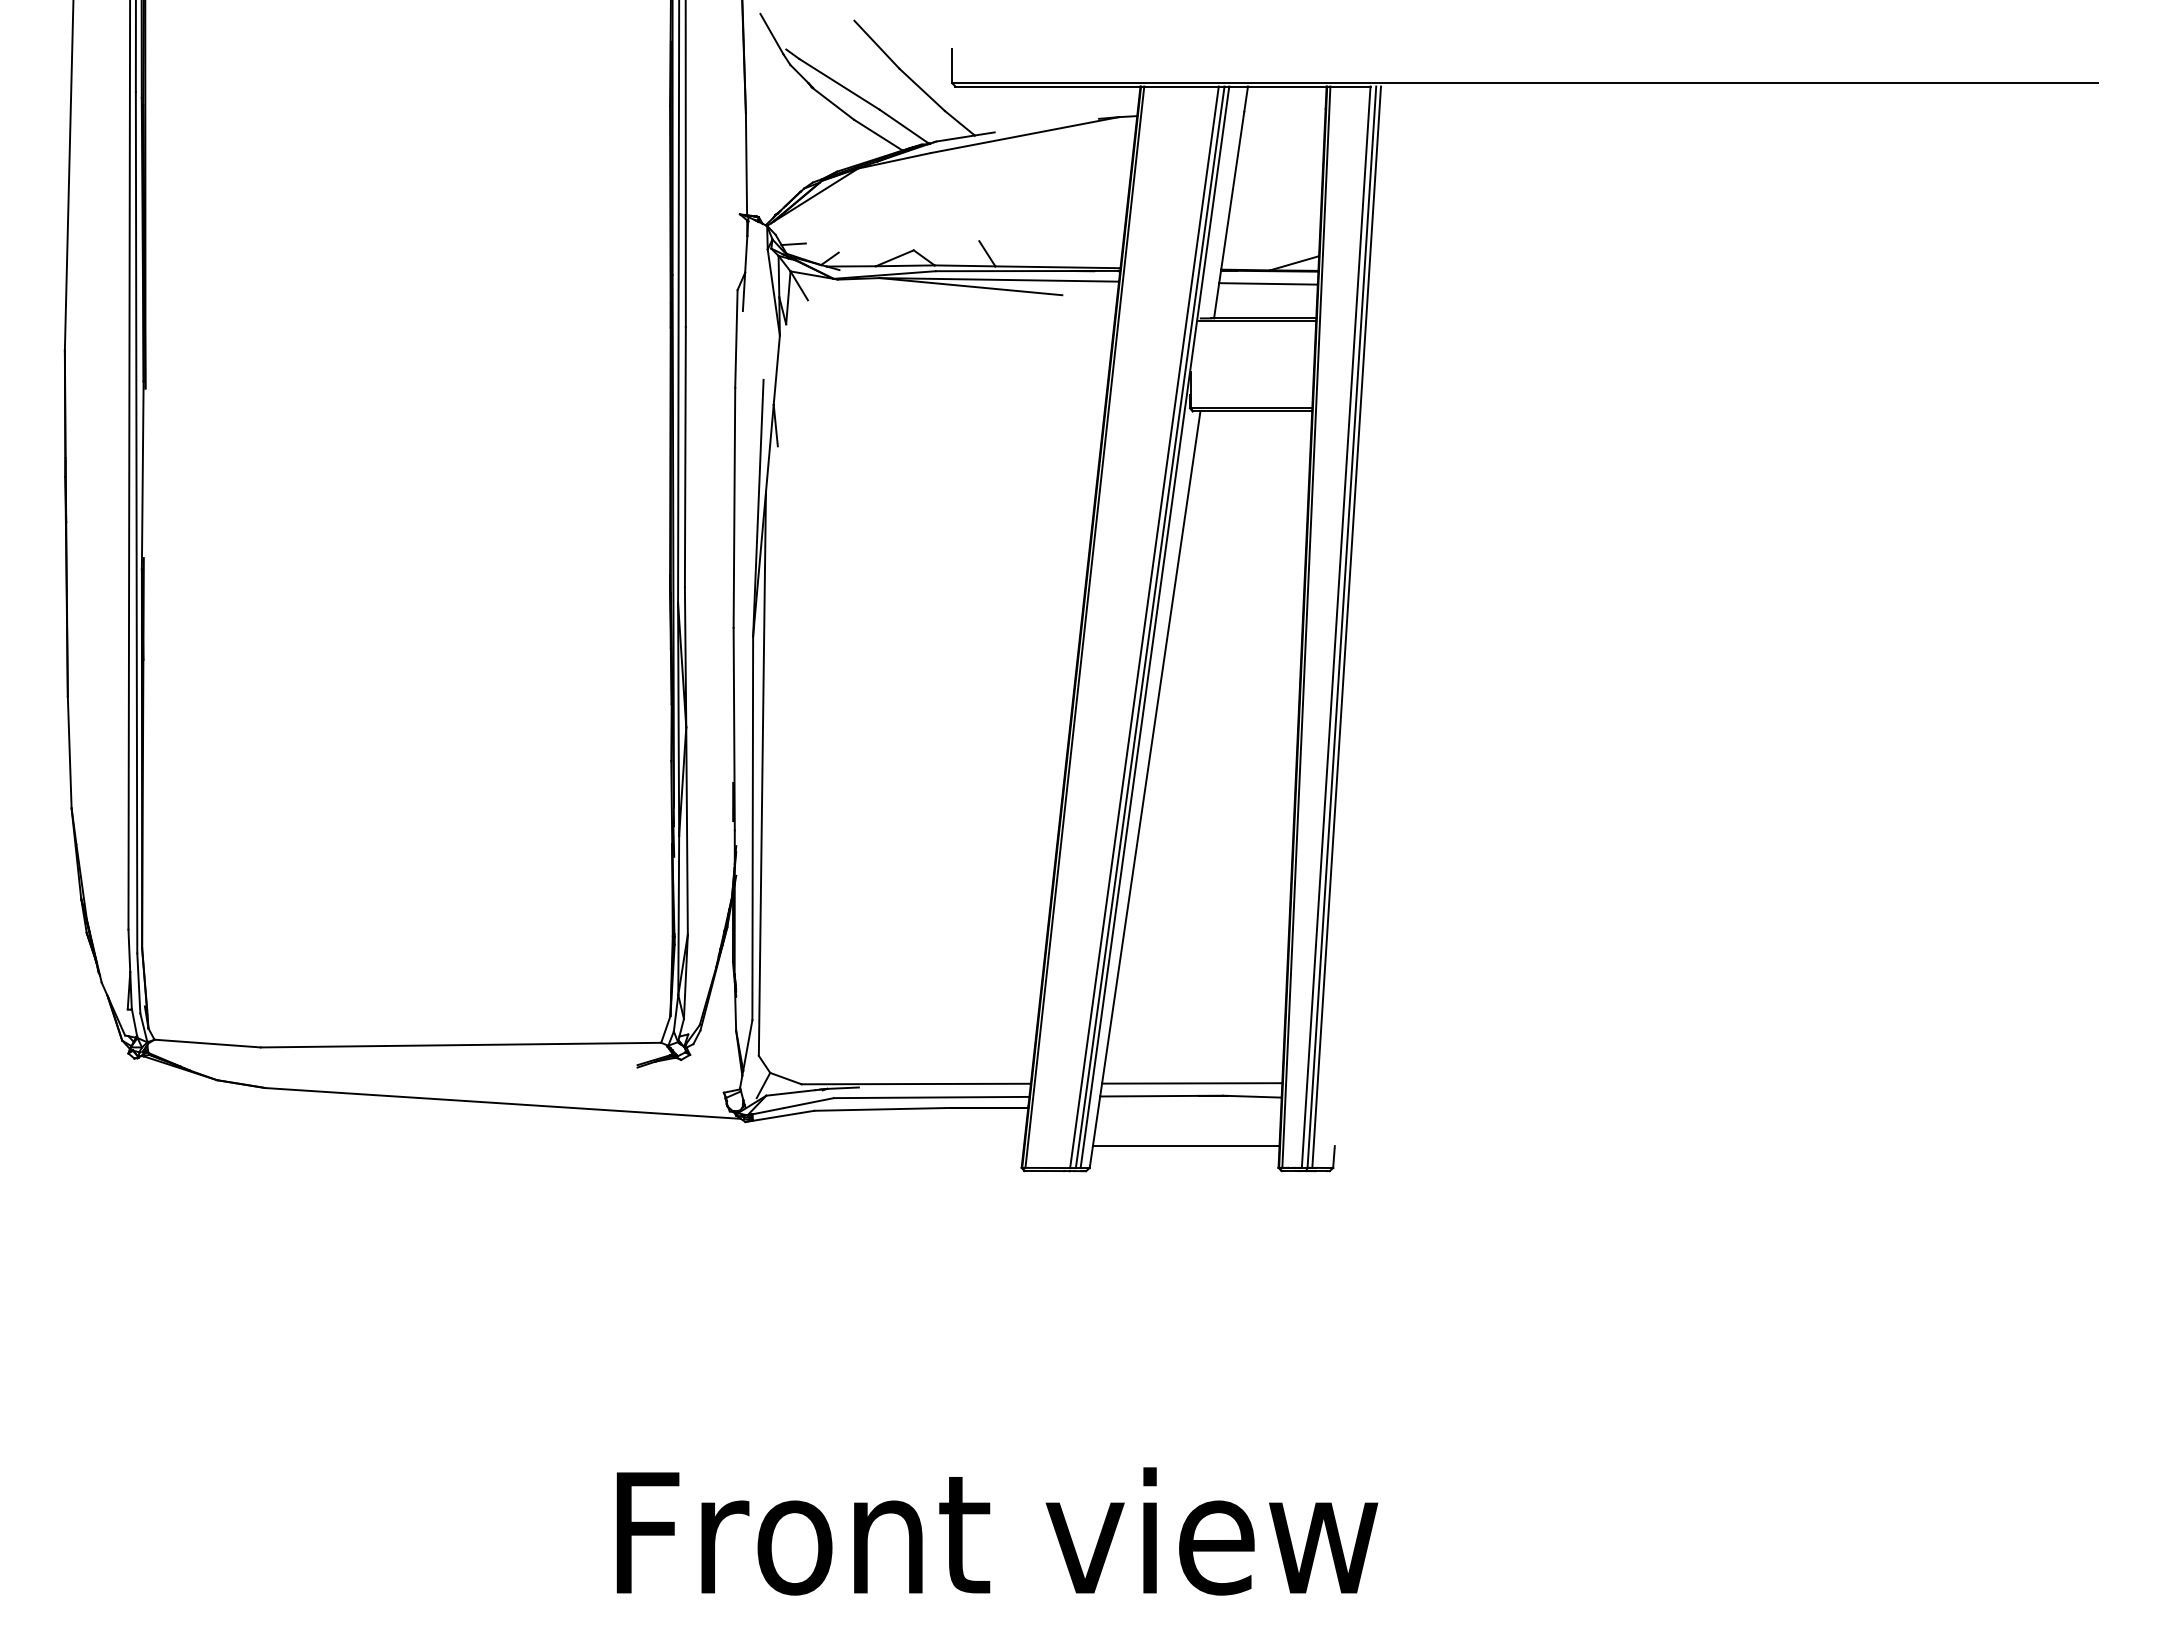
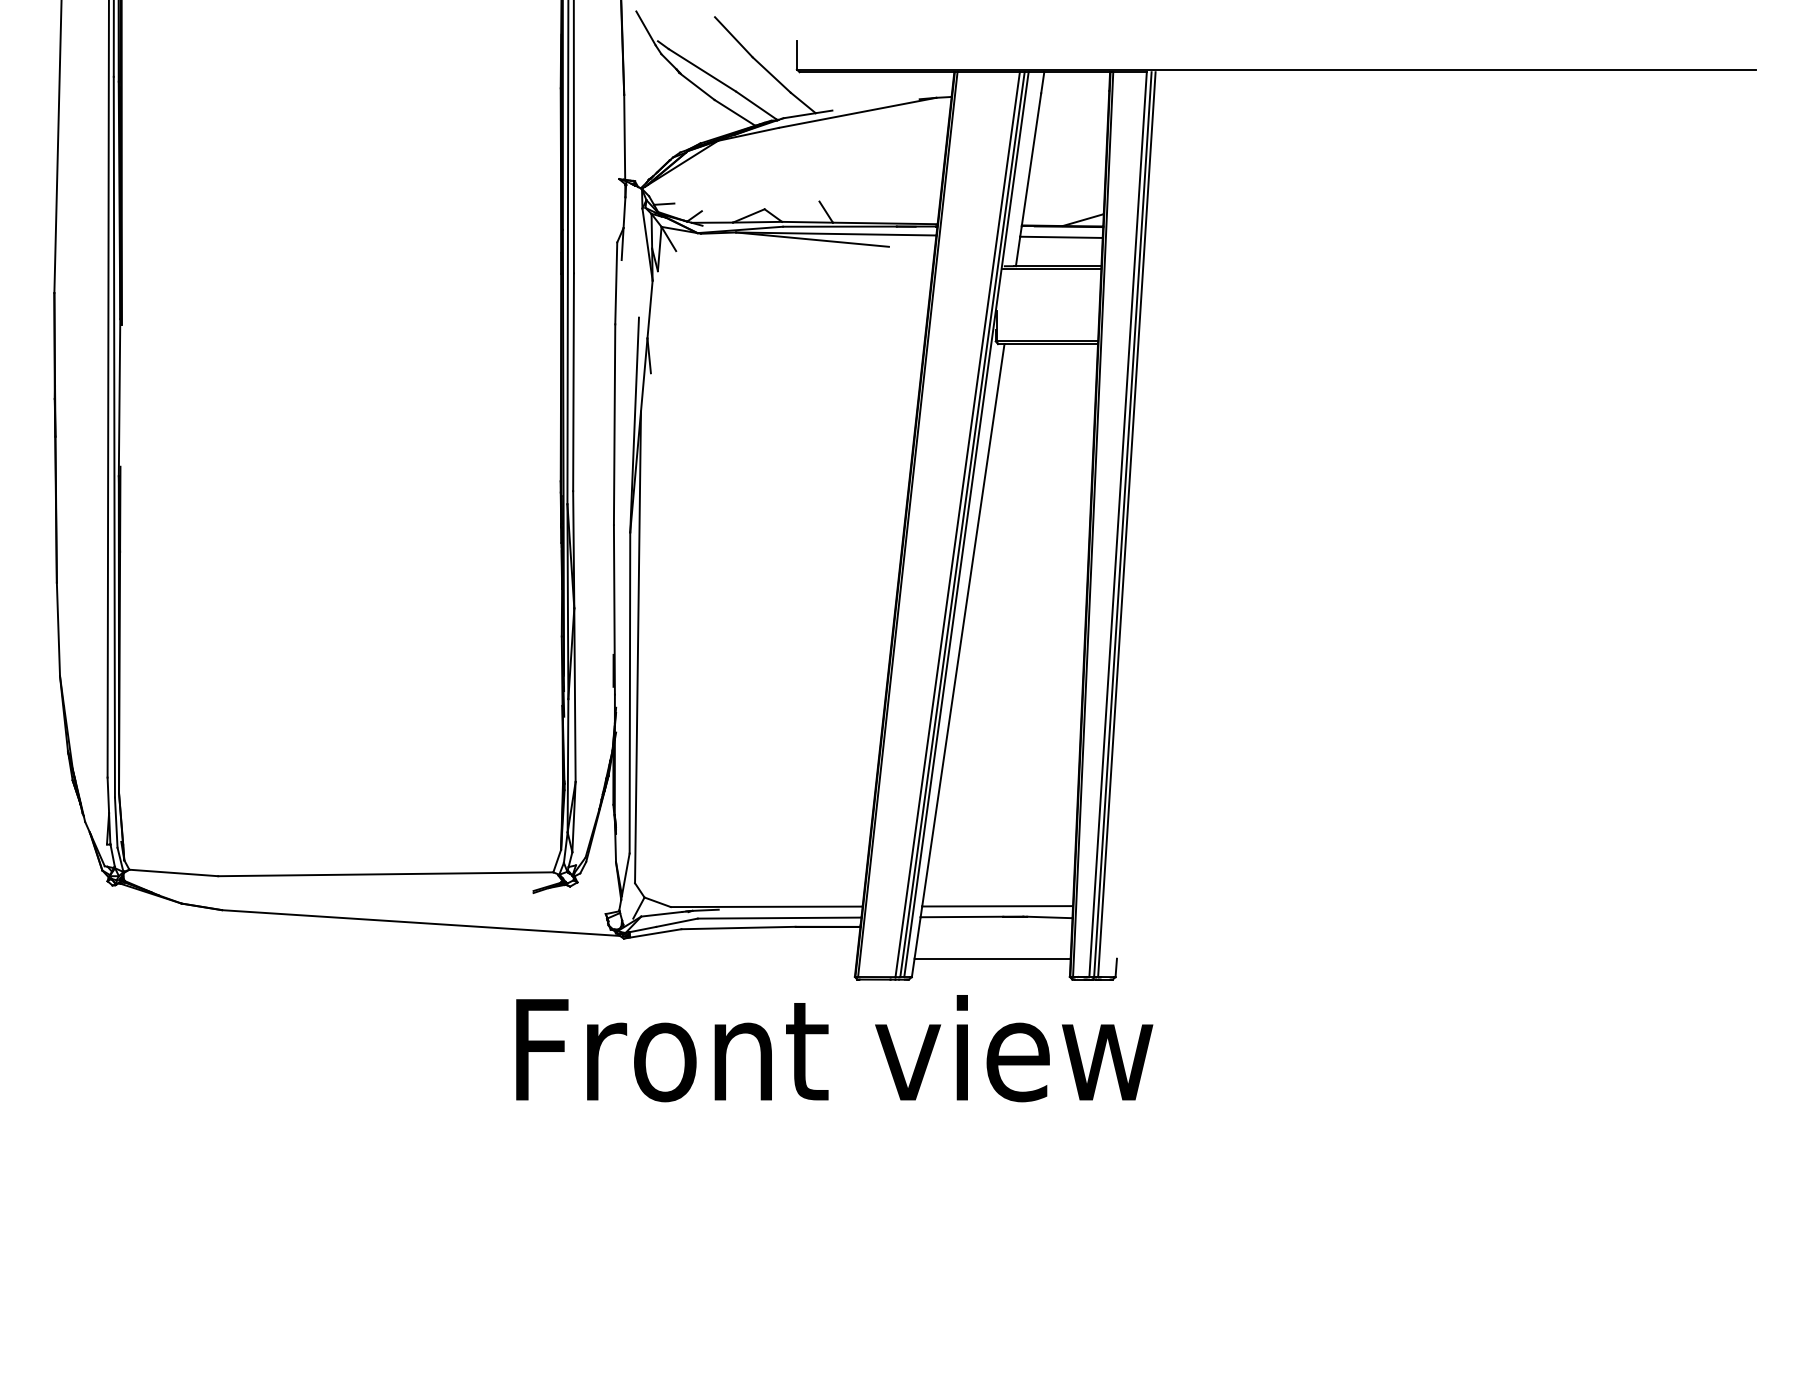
text: (997, 1531) -> (834, 1048), moved

